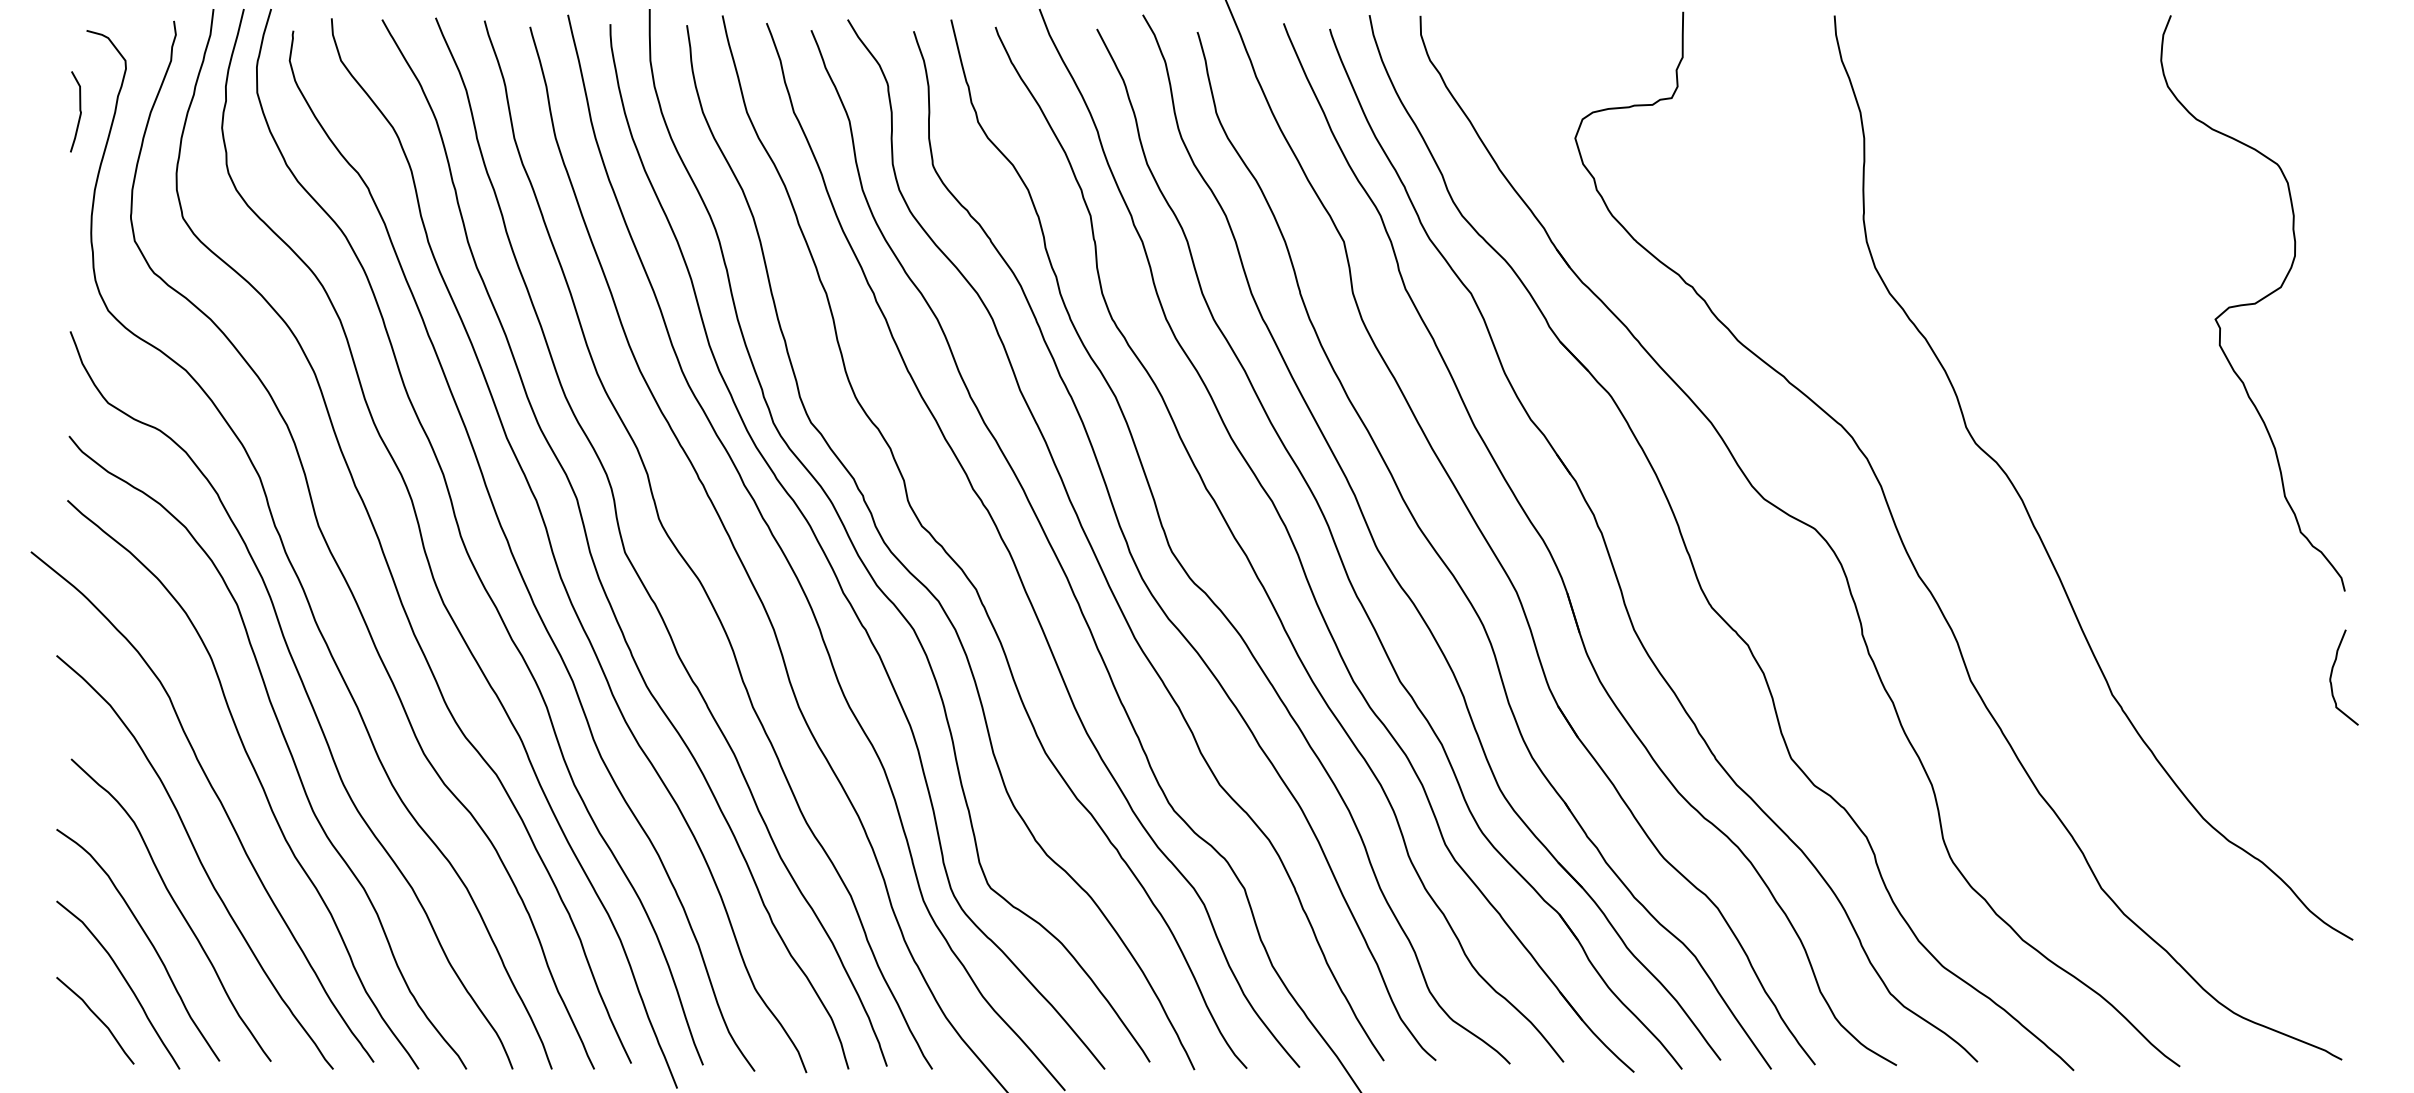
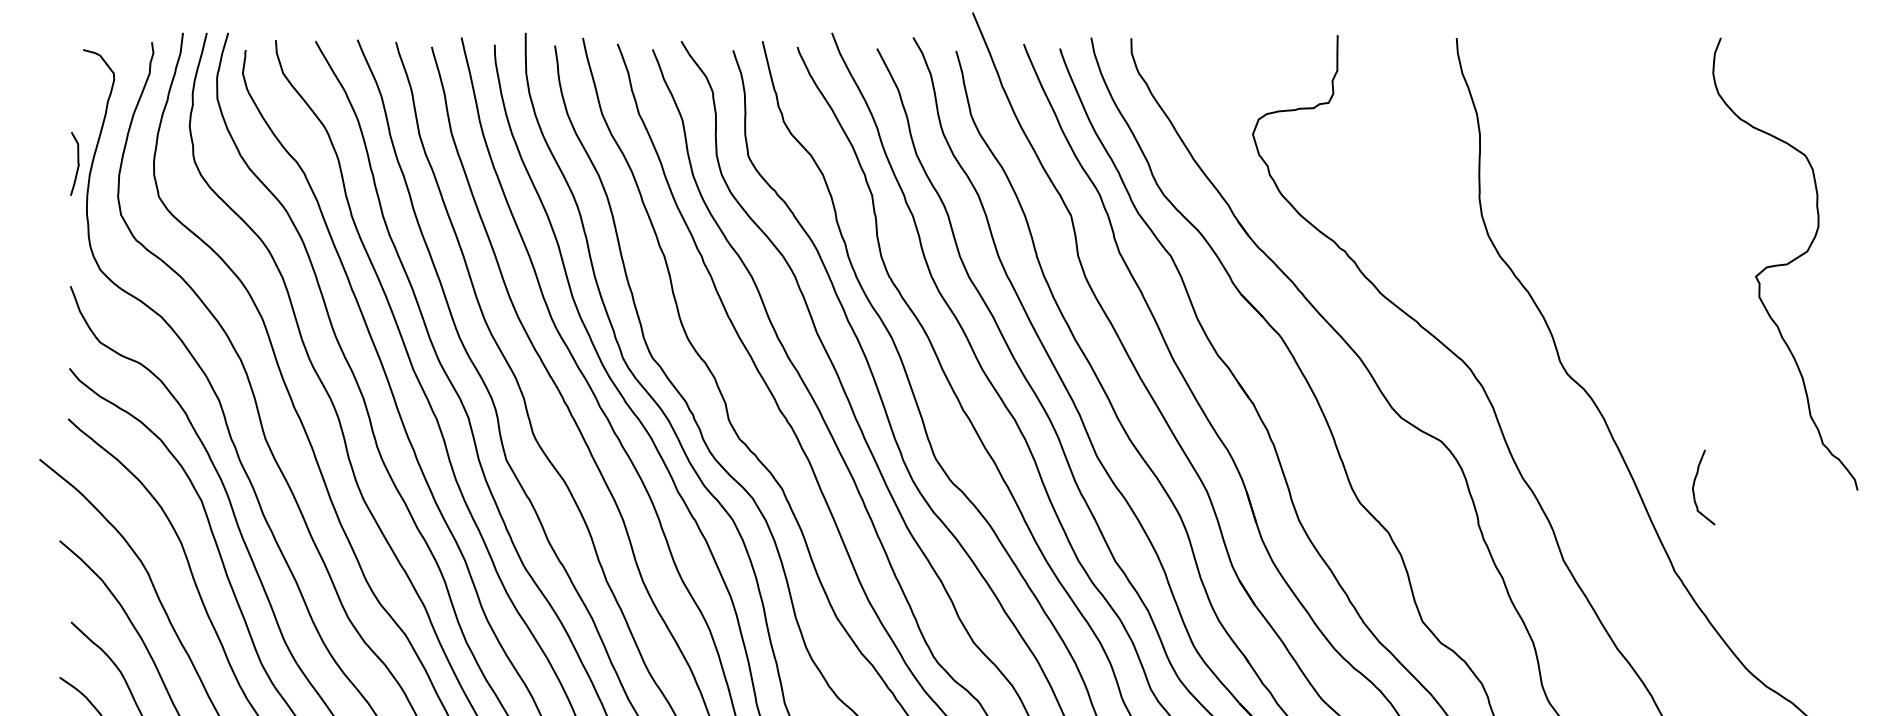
curve: (79, 111) -> (77, 163), moved
curve: (2332, 674) -> (1694, 485), moved

